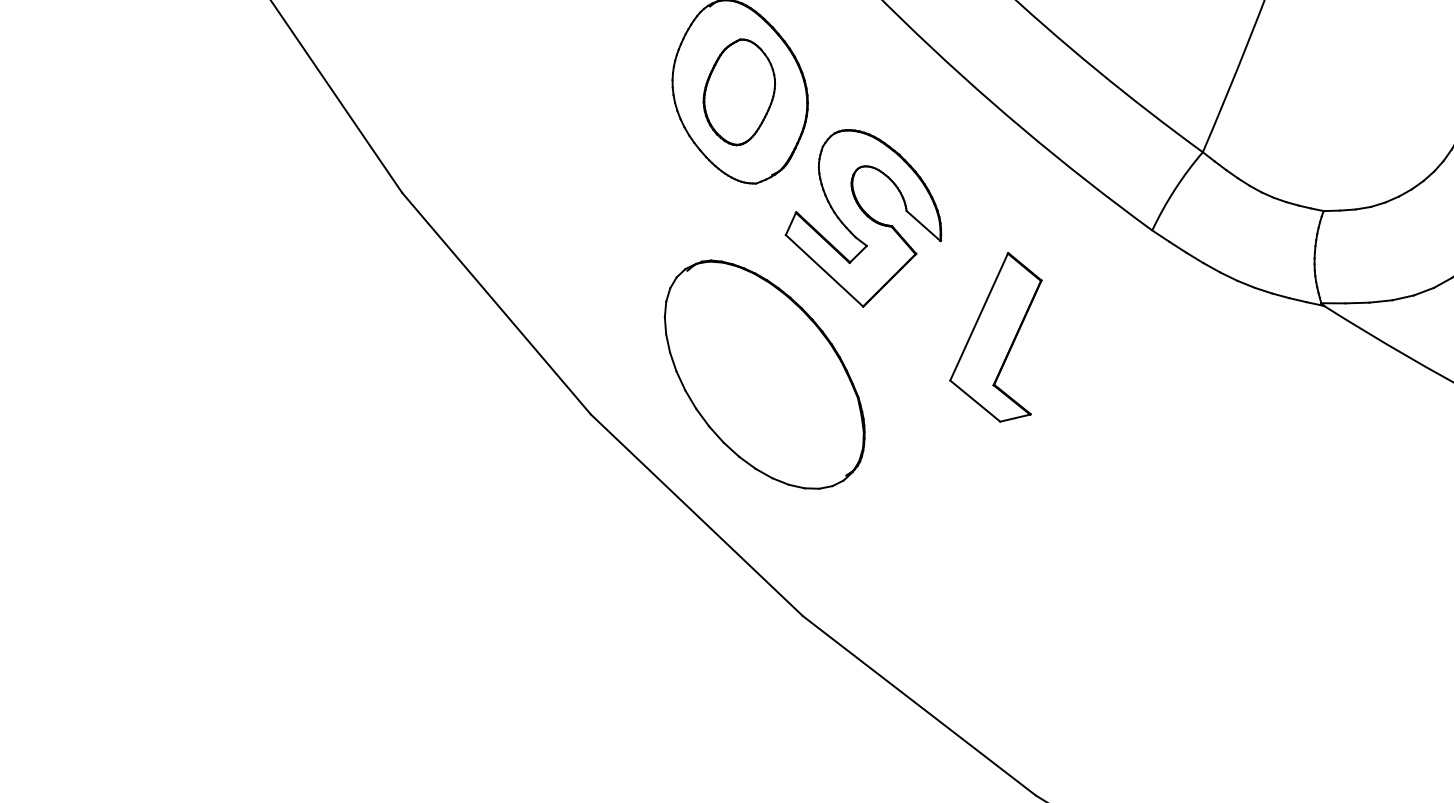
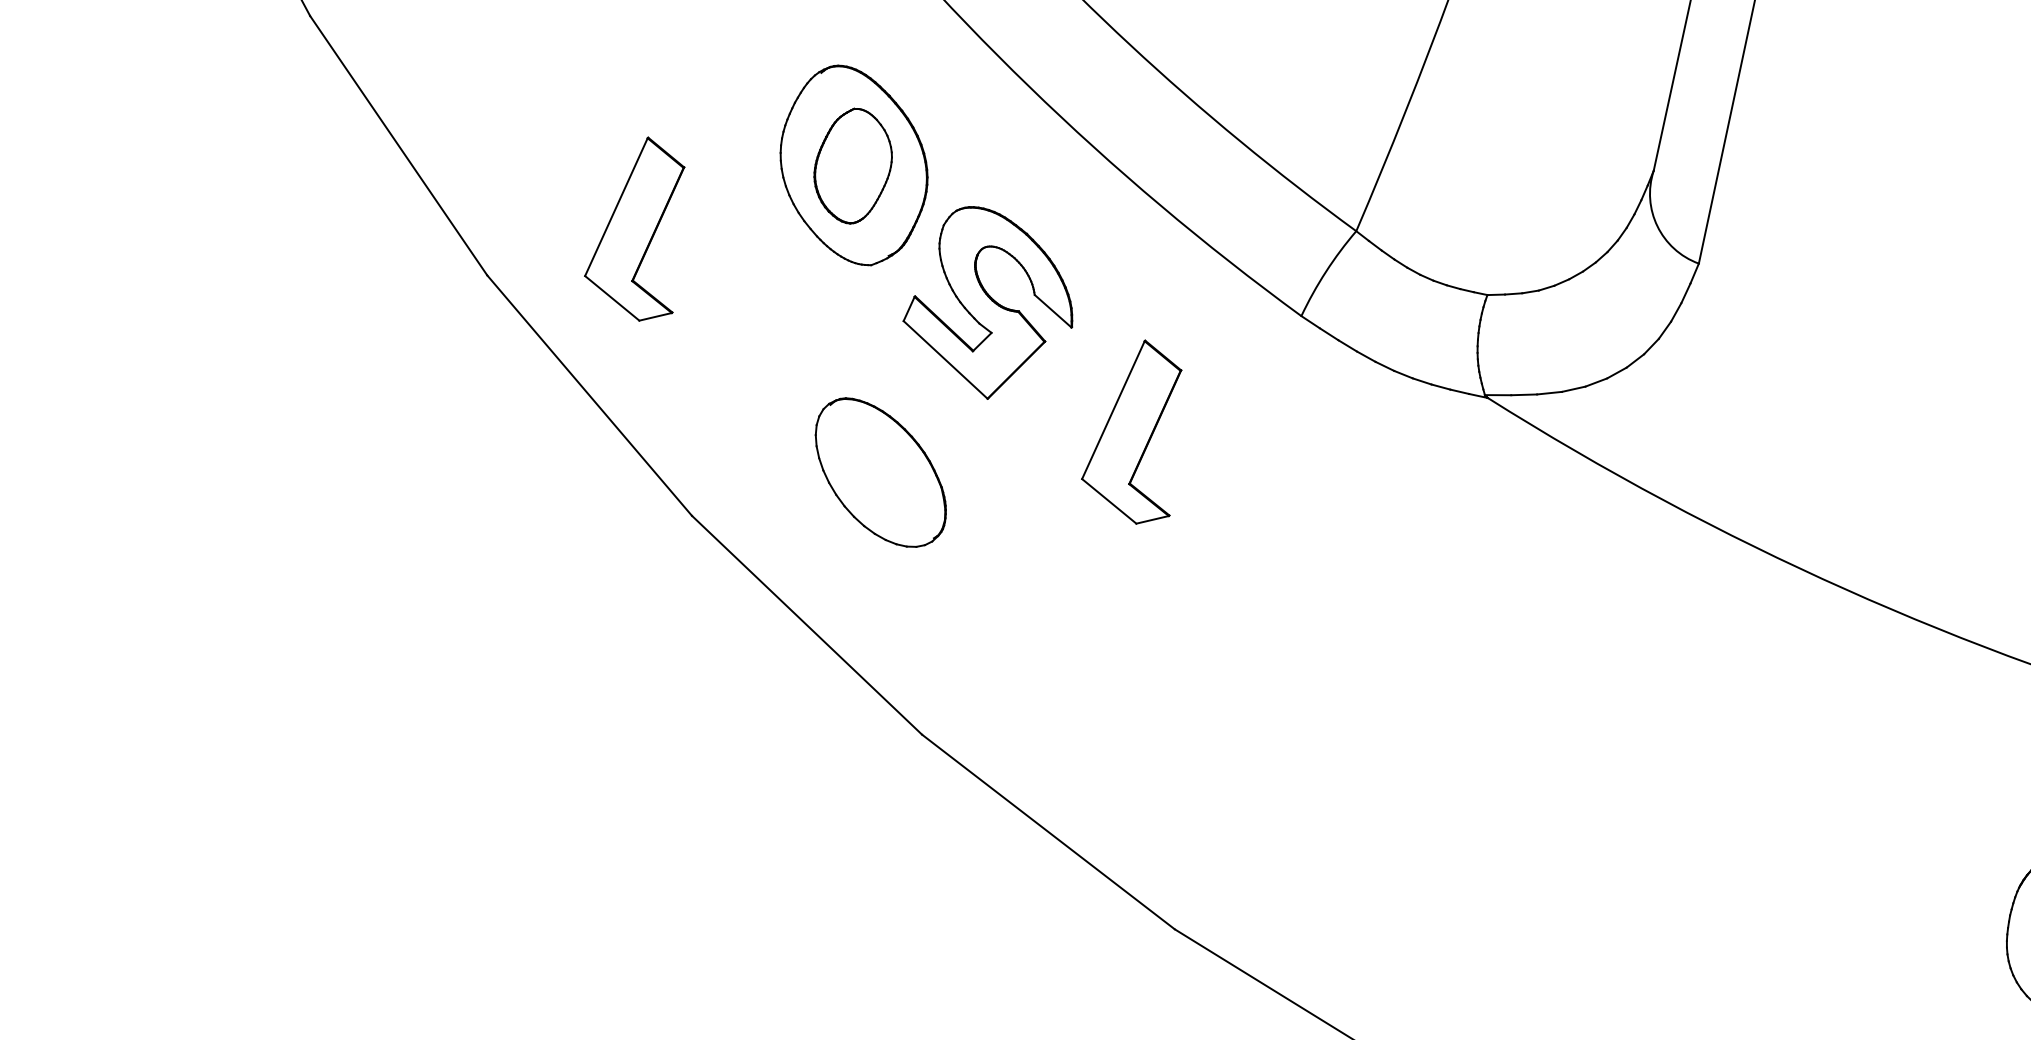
part: (537, 149) -> (634, 228), added
part: (764, 374) -> (880, 472), size x0.6

